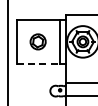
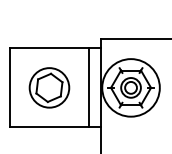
part: (37, 41) -> (48, 87), size x1.43
line: (38, 63) -> (50, 127), dashed -> solid

